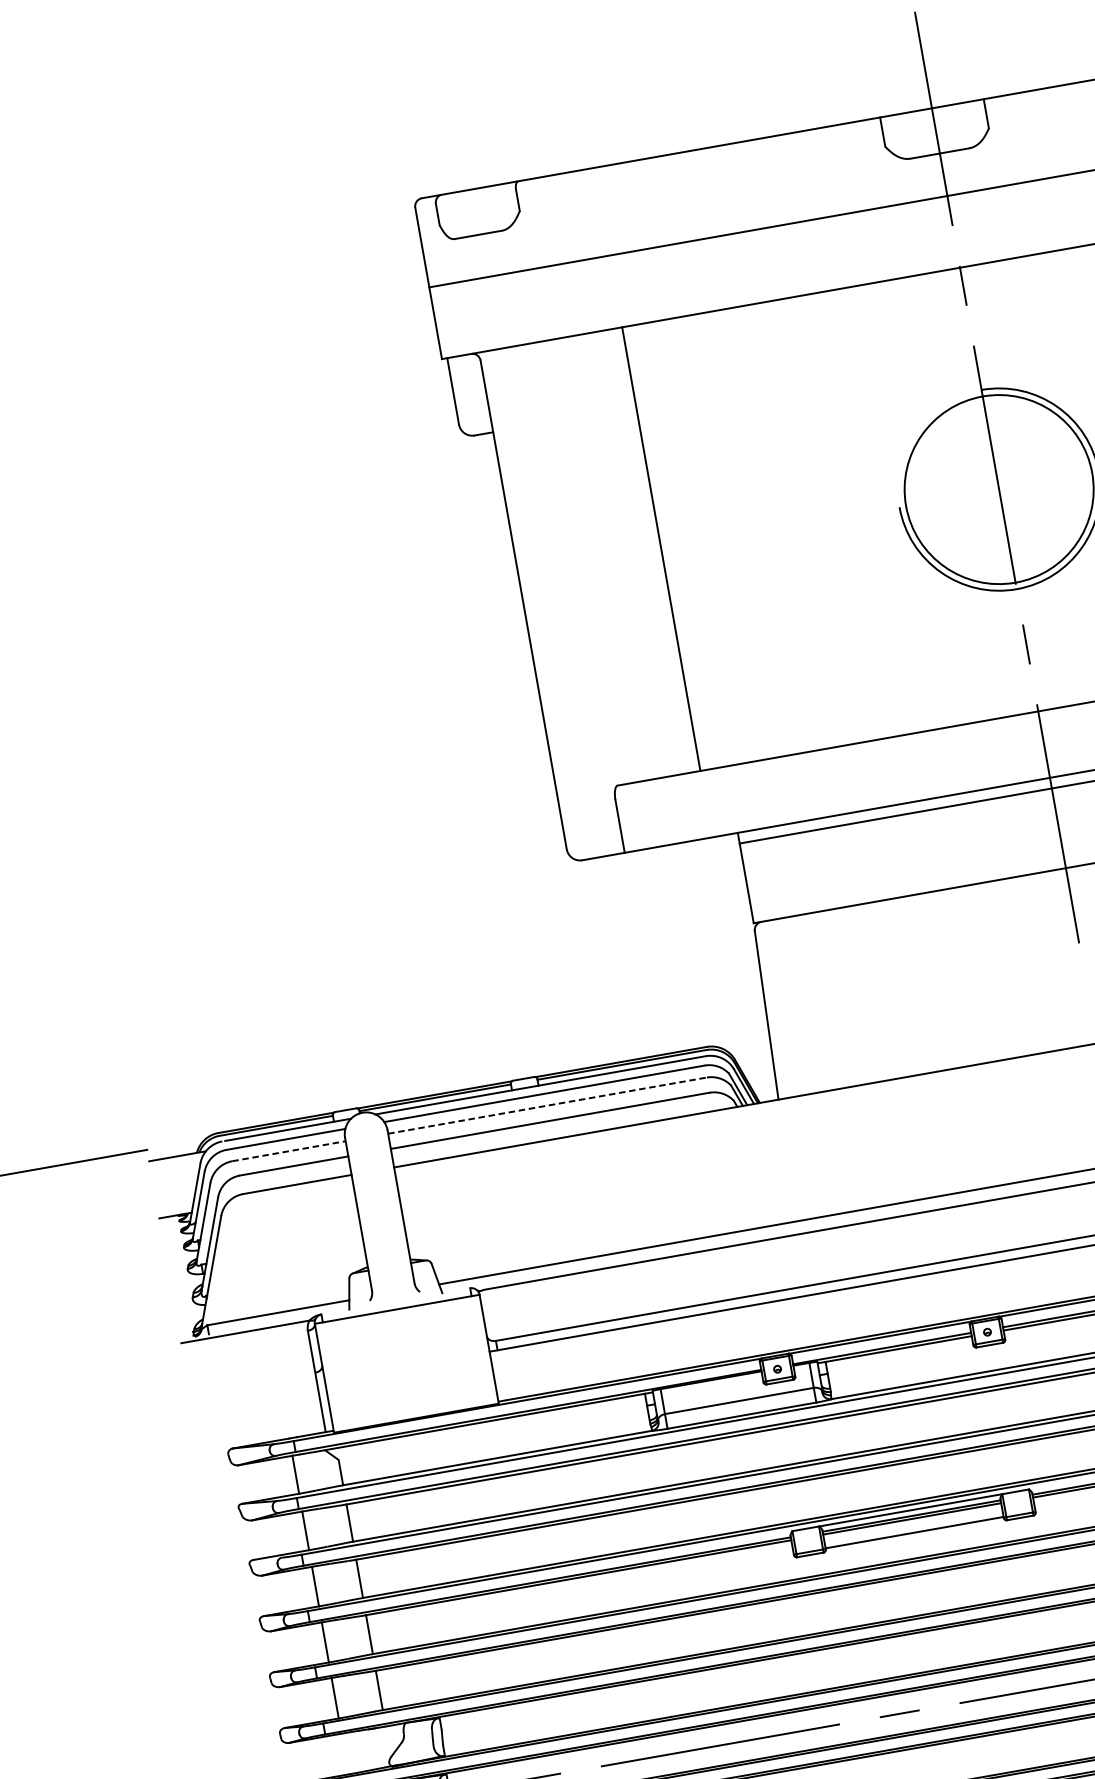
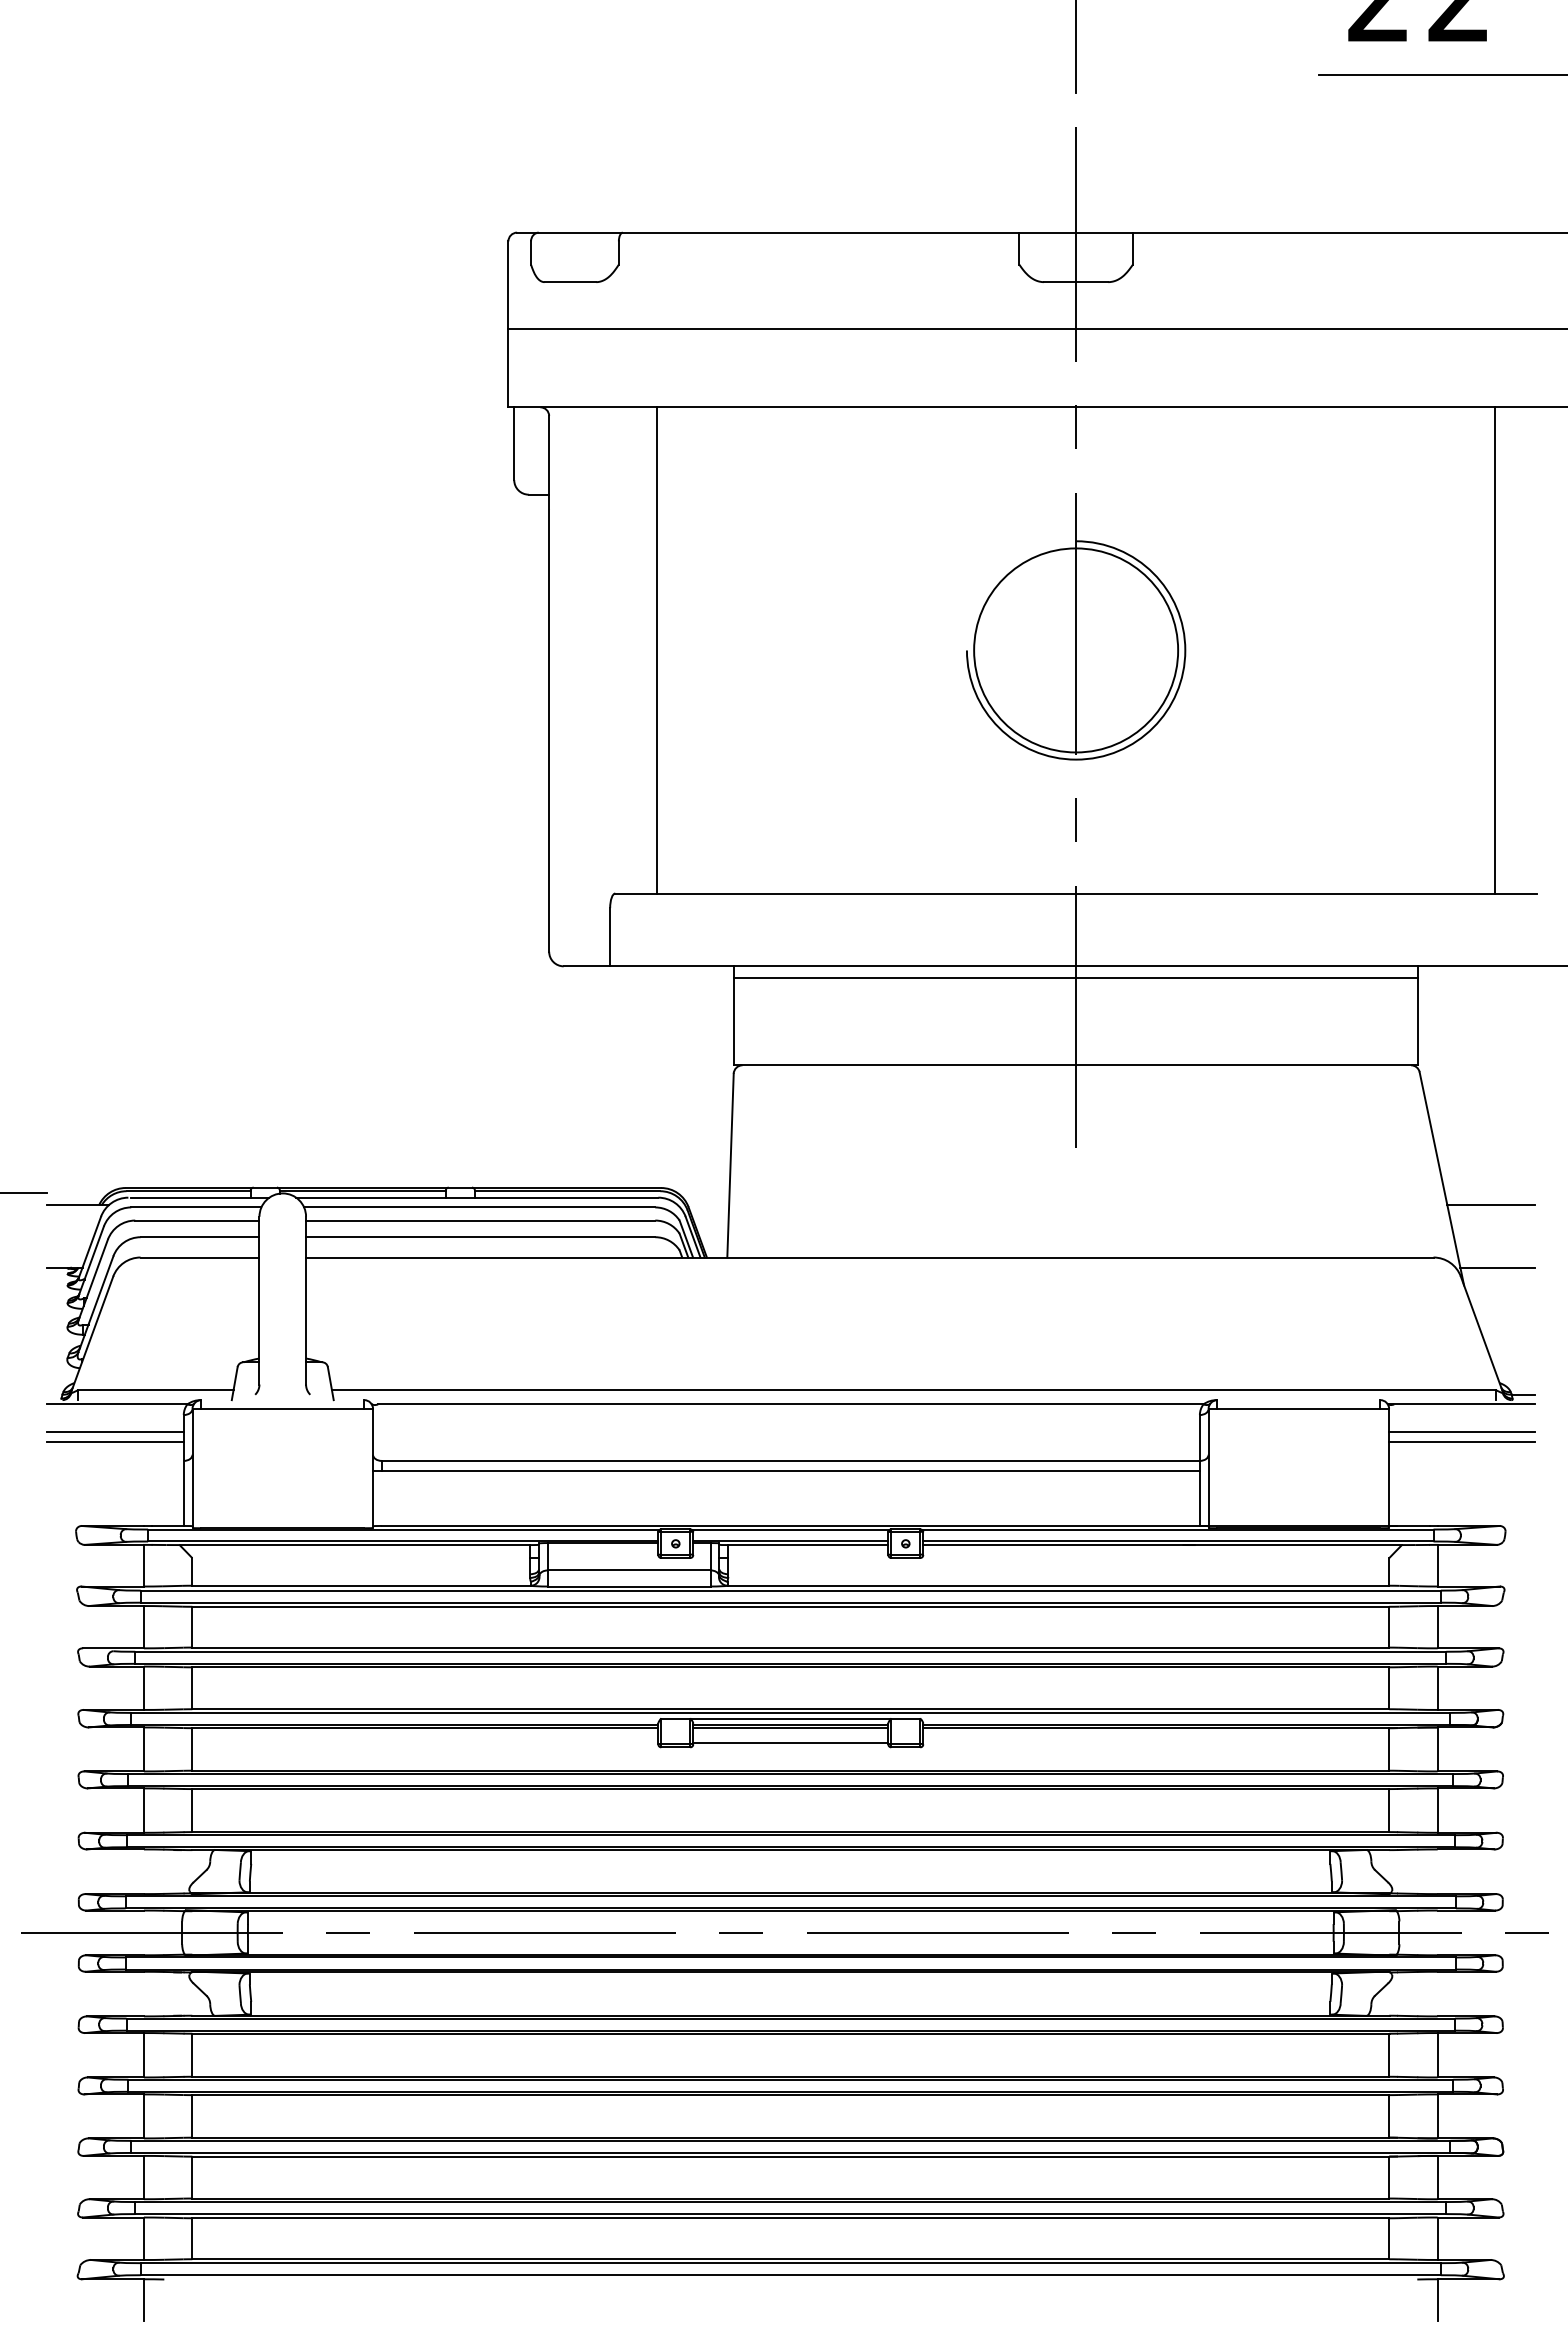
line: (660, 549) -> (656, 650), moved
line: (547, 1105) -> (480, 1220), dashed -> solid
line: (289, 1151) -> (197, 1220), dashed -> solid
line: (247, 1357) -> (114, 1432), added
line: (249, 1367) -> (114, 1442), added

